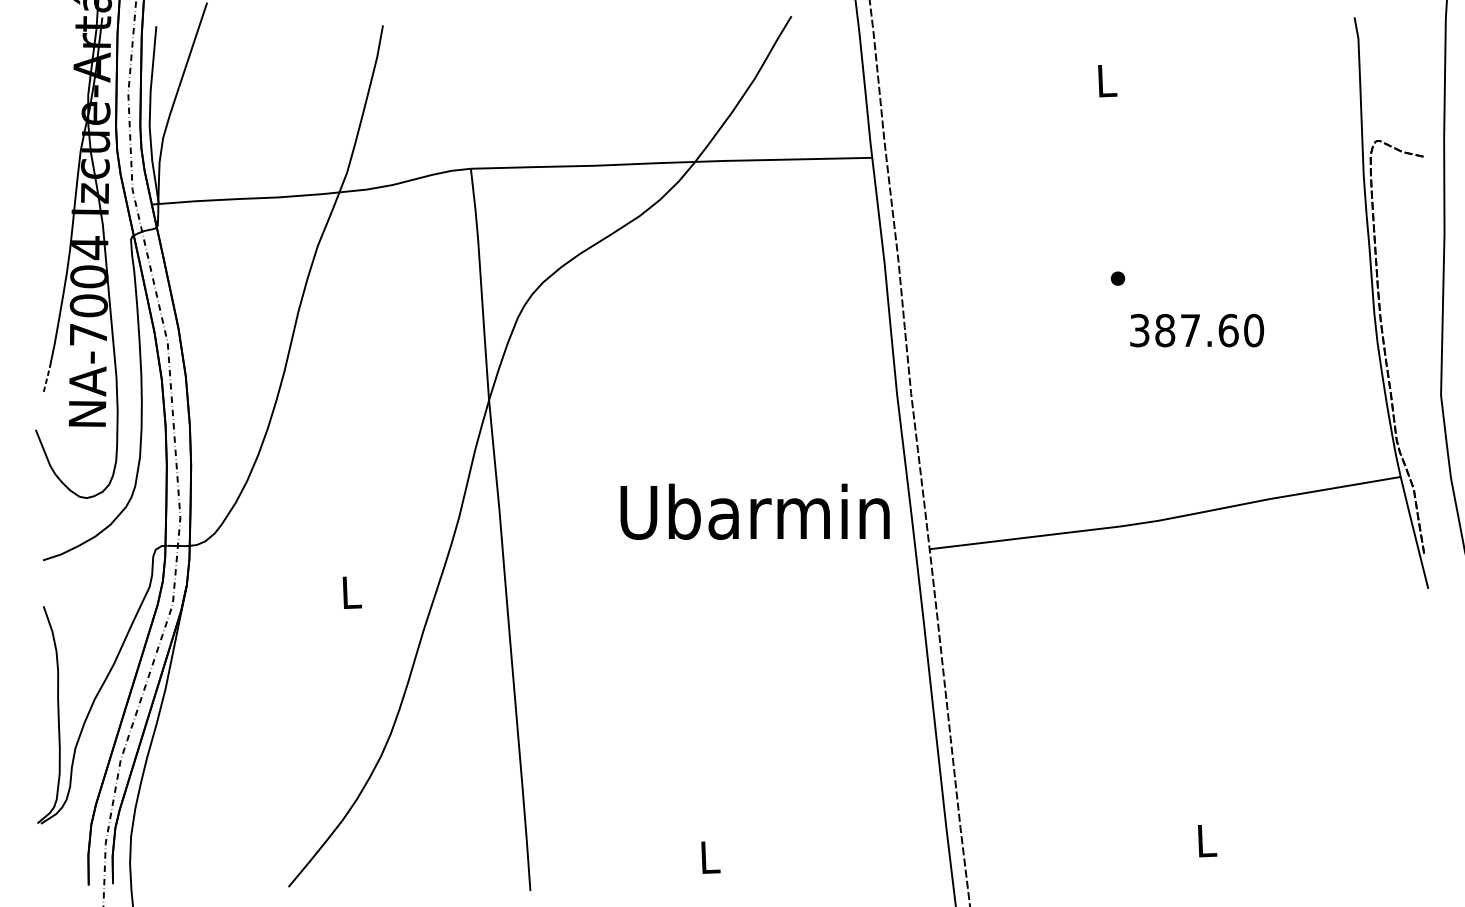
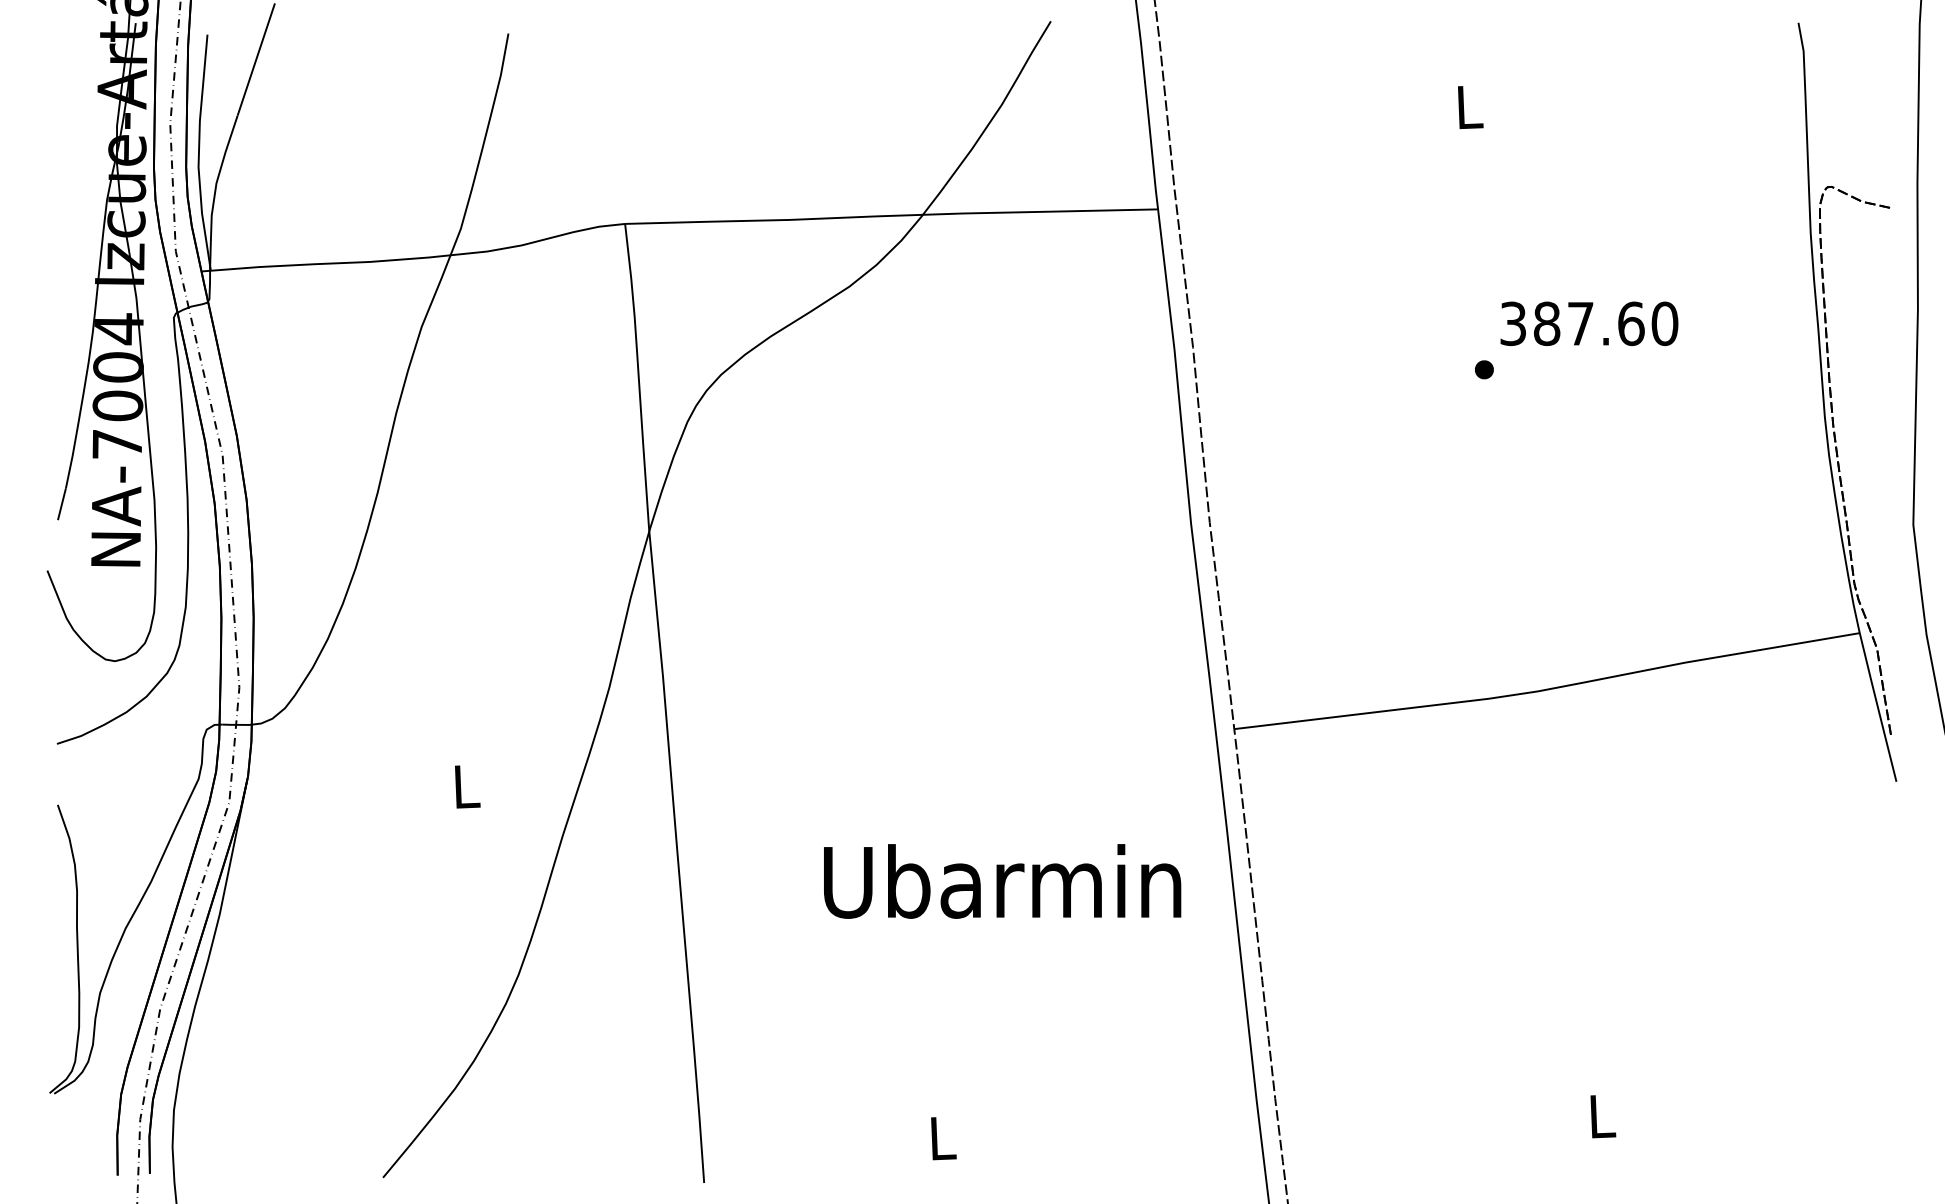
text: (1197, 330) -> (1589, 323), moved
line: (47, 379) -> (62, 503), dashed -> solid
text: (755, 511) -> (1002, 881), moved

